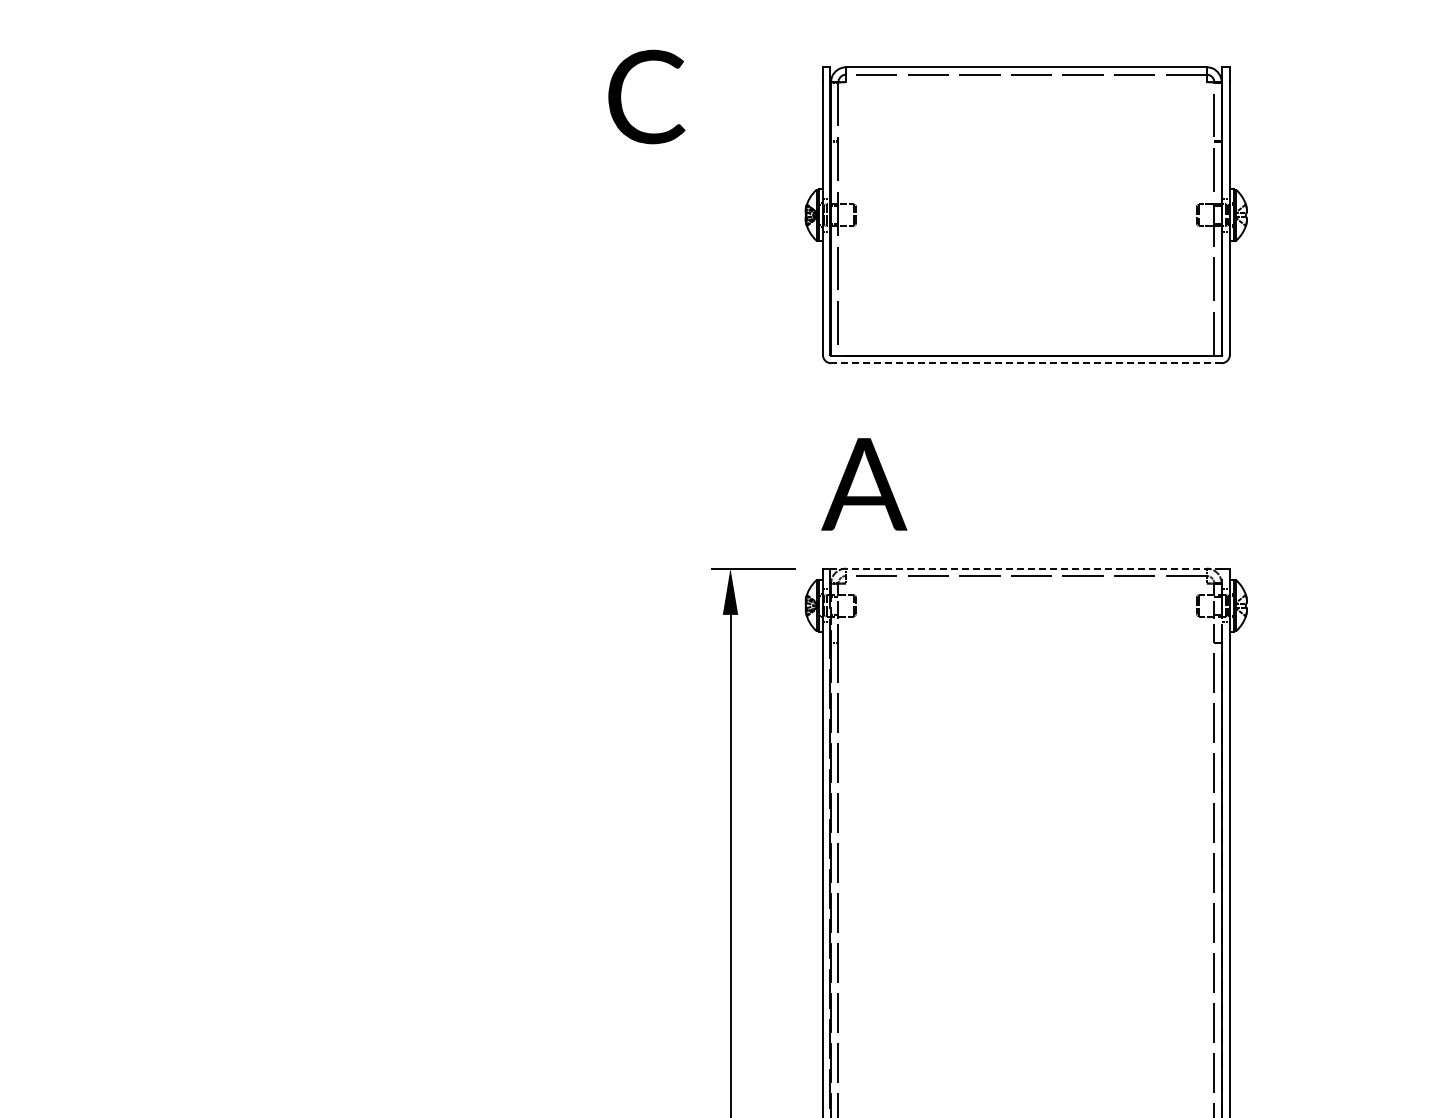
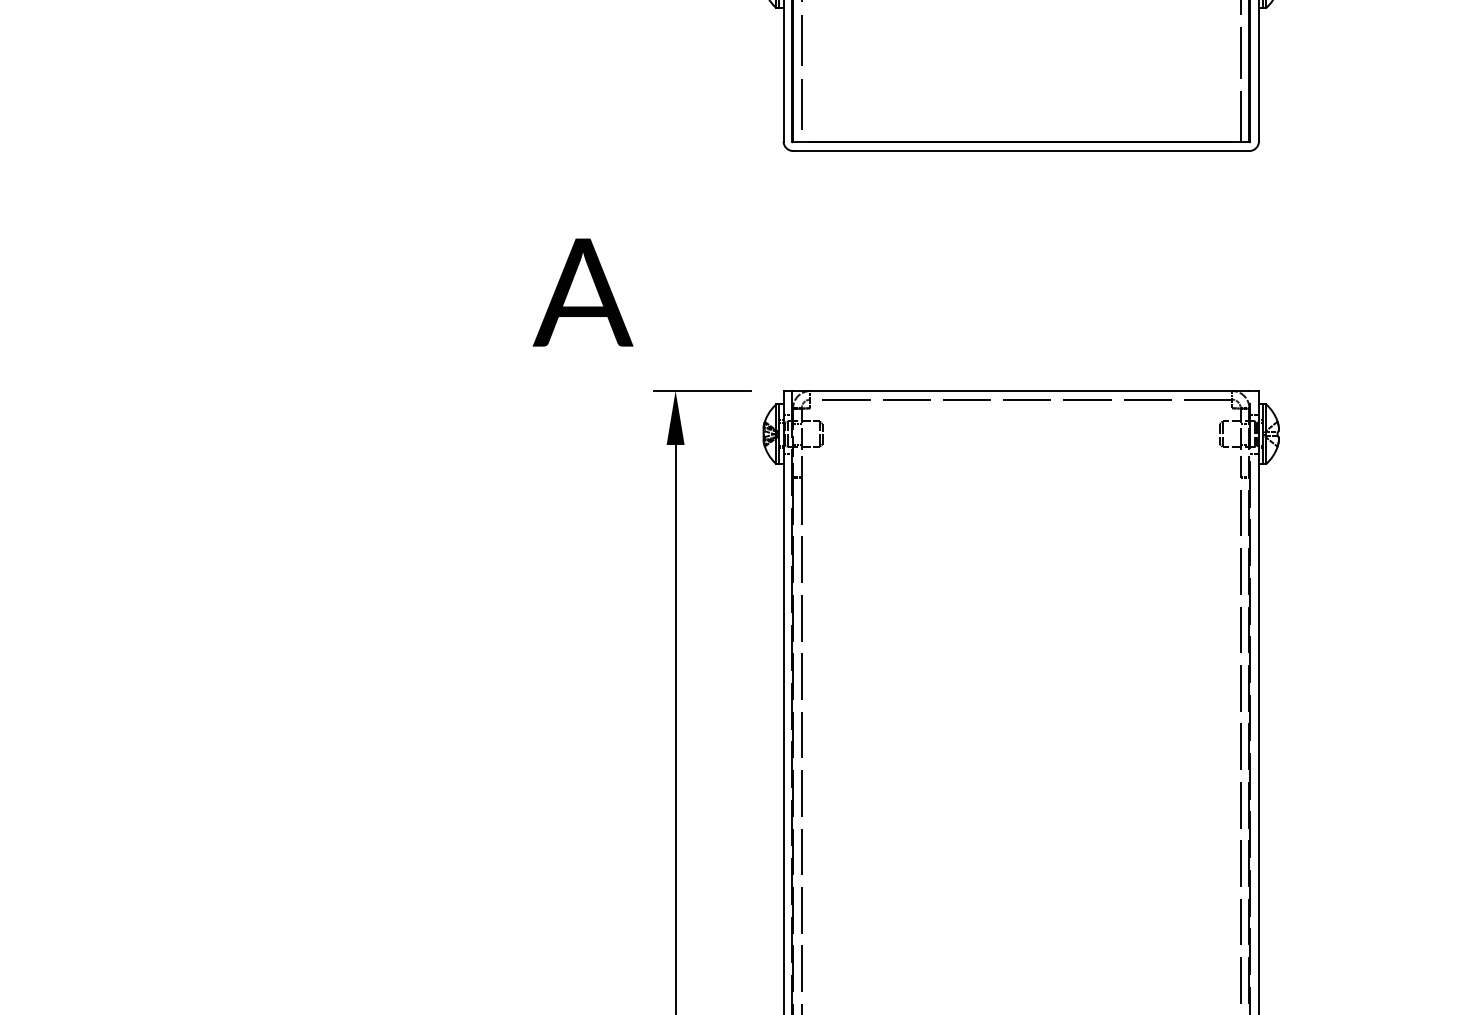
line: (1025, 363) -> (1020, 151), dashed -> solid
text: (864, 484) -> (583, 292), moved
line: (1025, 568) -> (1020, 390), dashed -> solid

